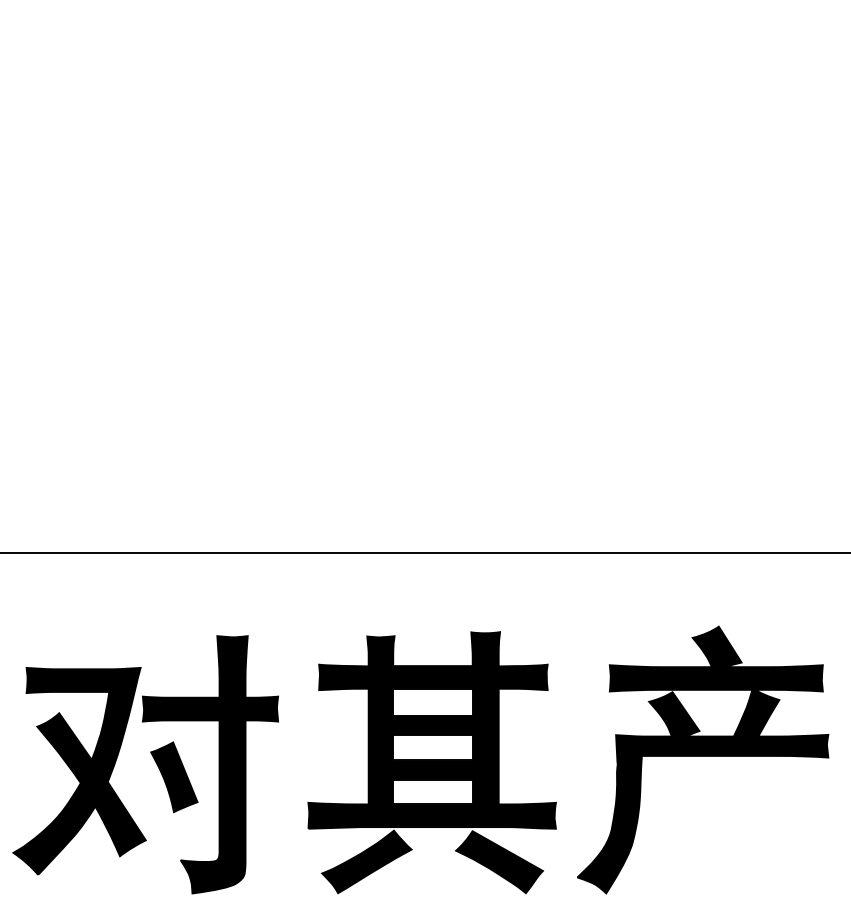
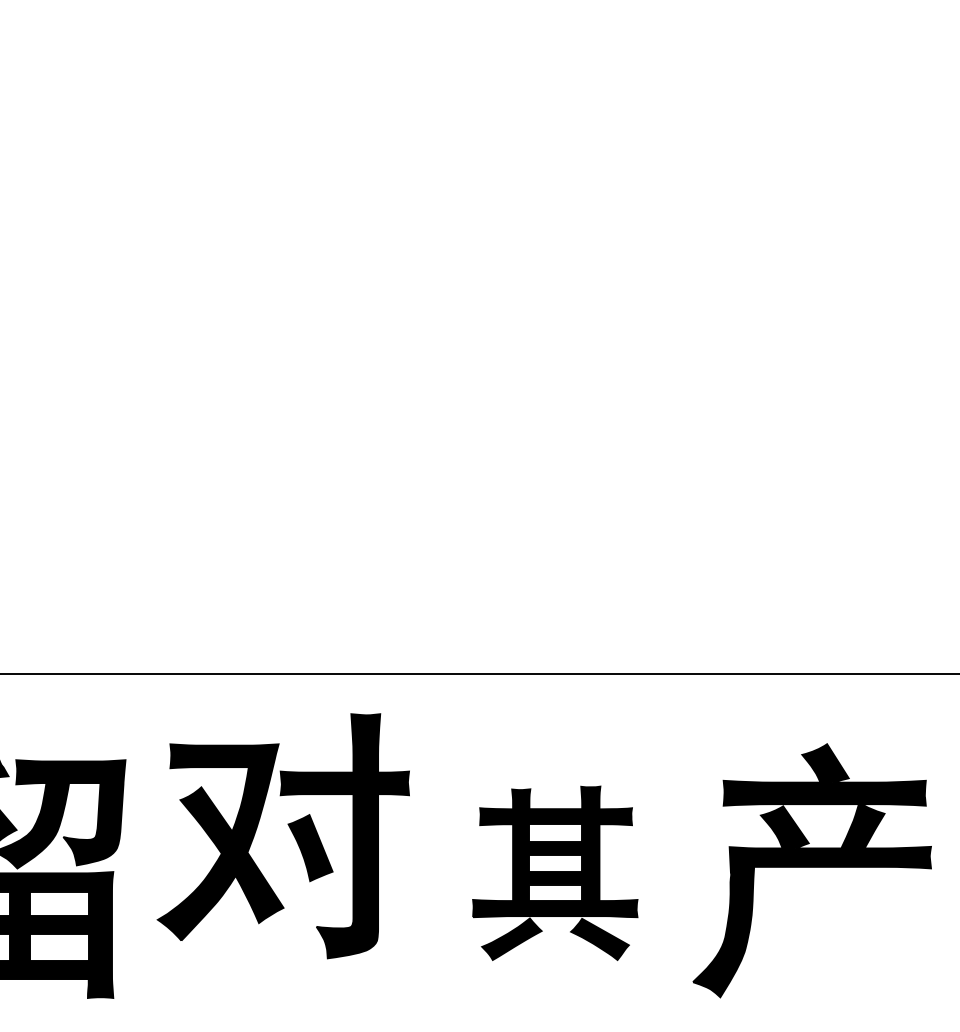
part: (154, 760) -> (291, 832), moved
part: (432, 762) -> (555, 873), size x0.7

